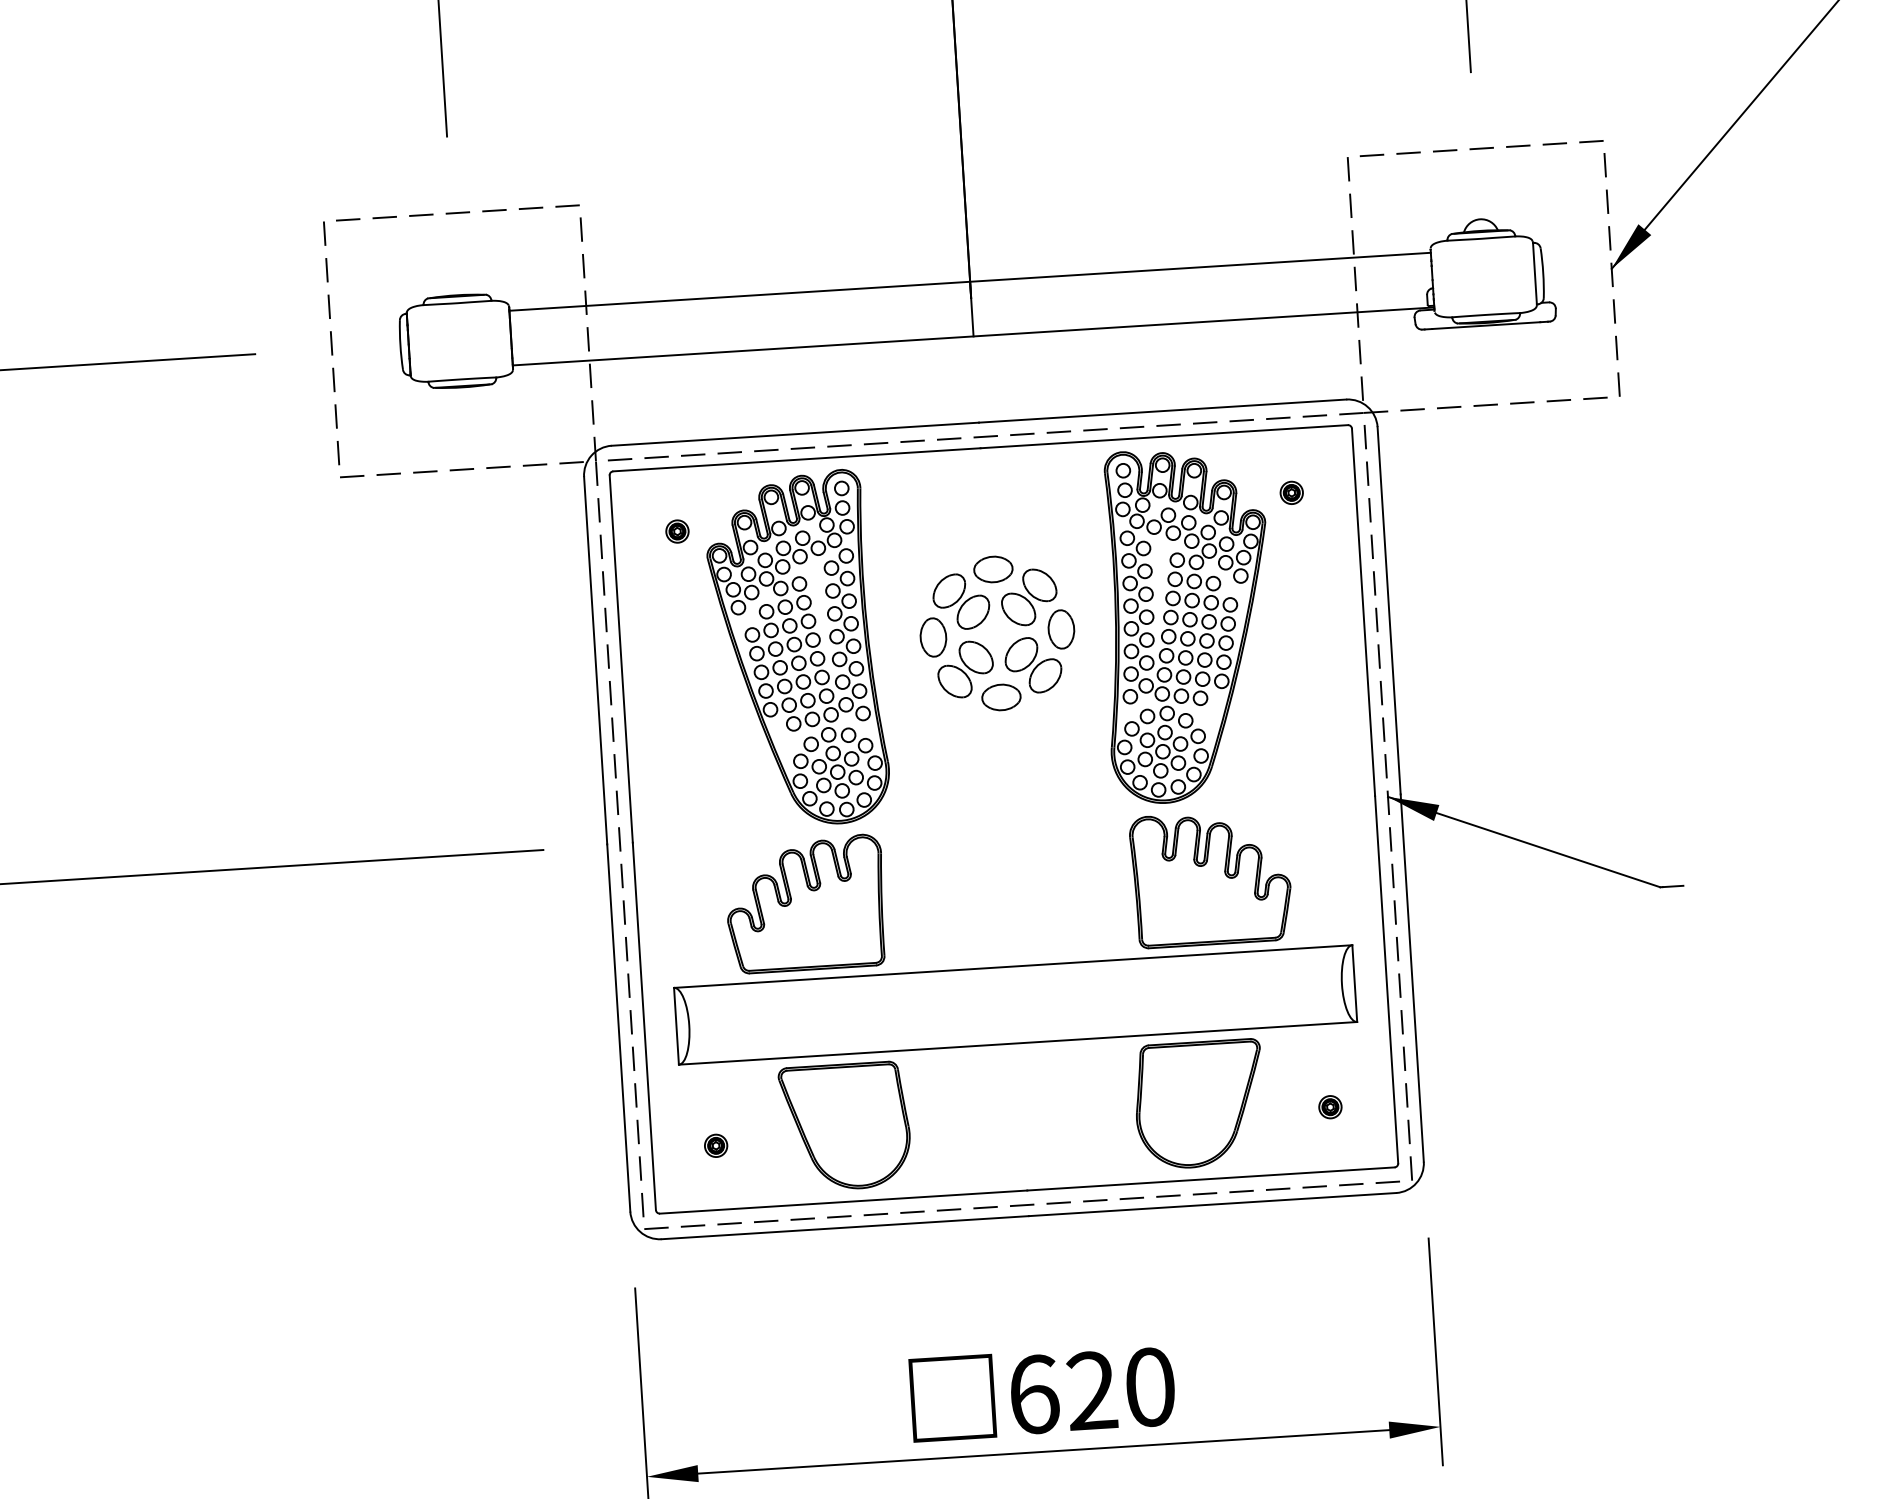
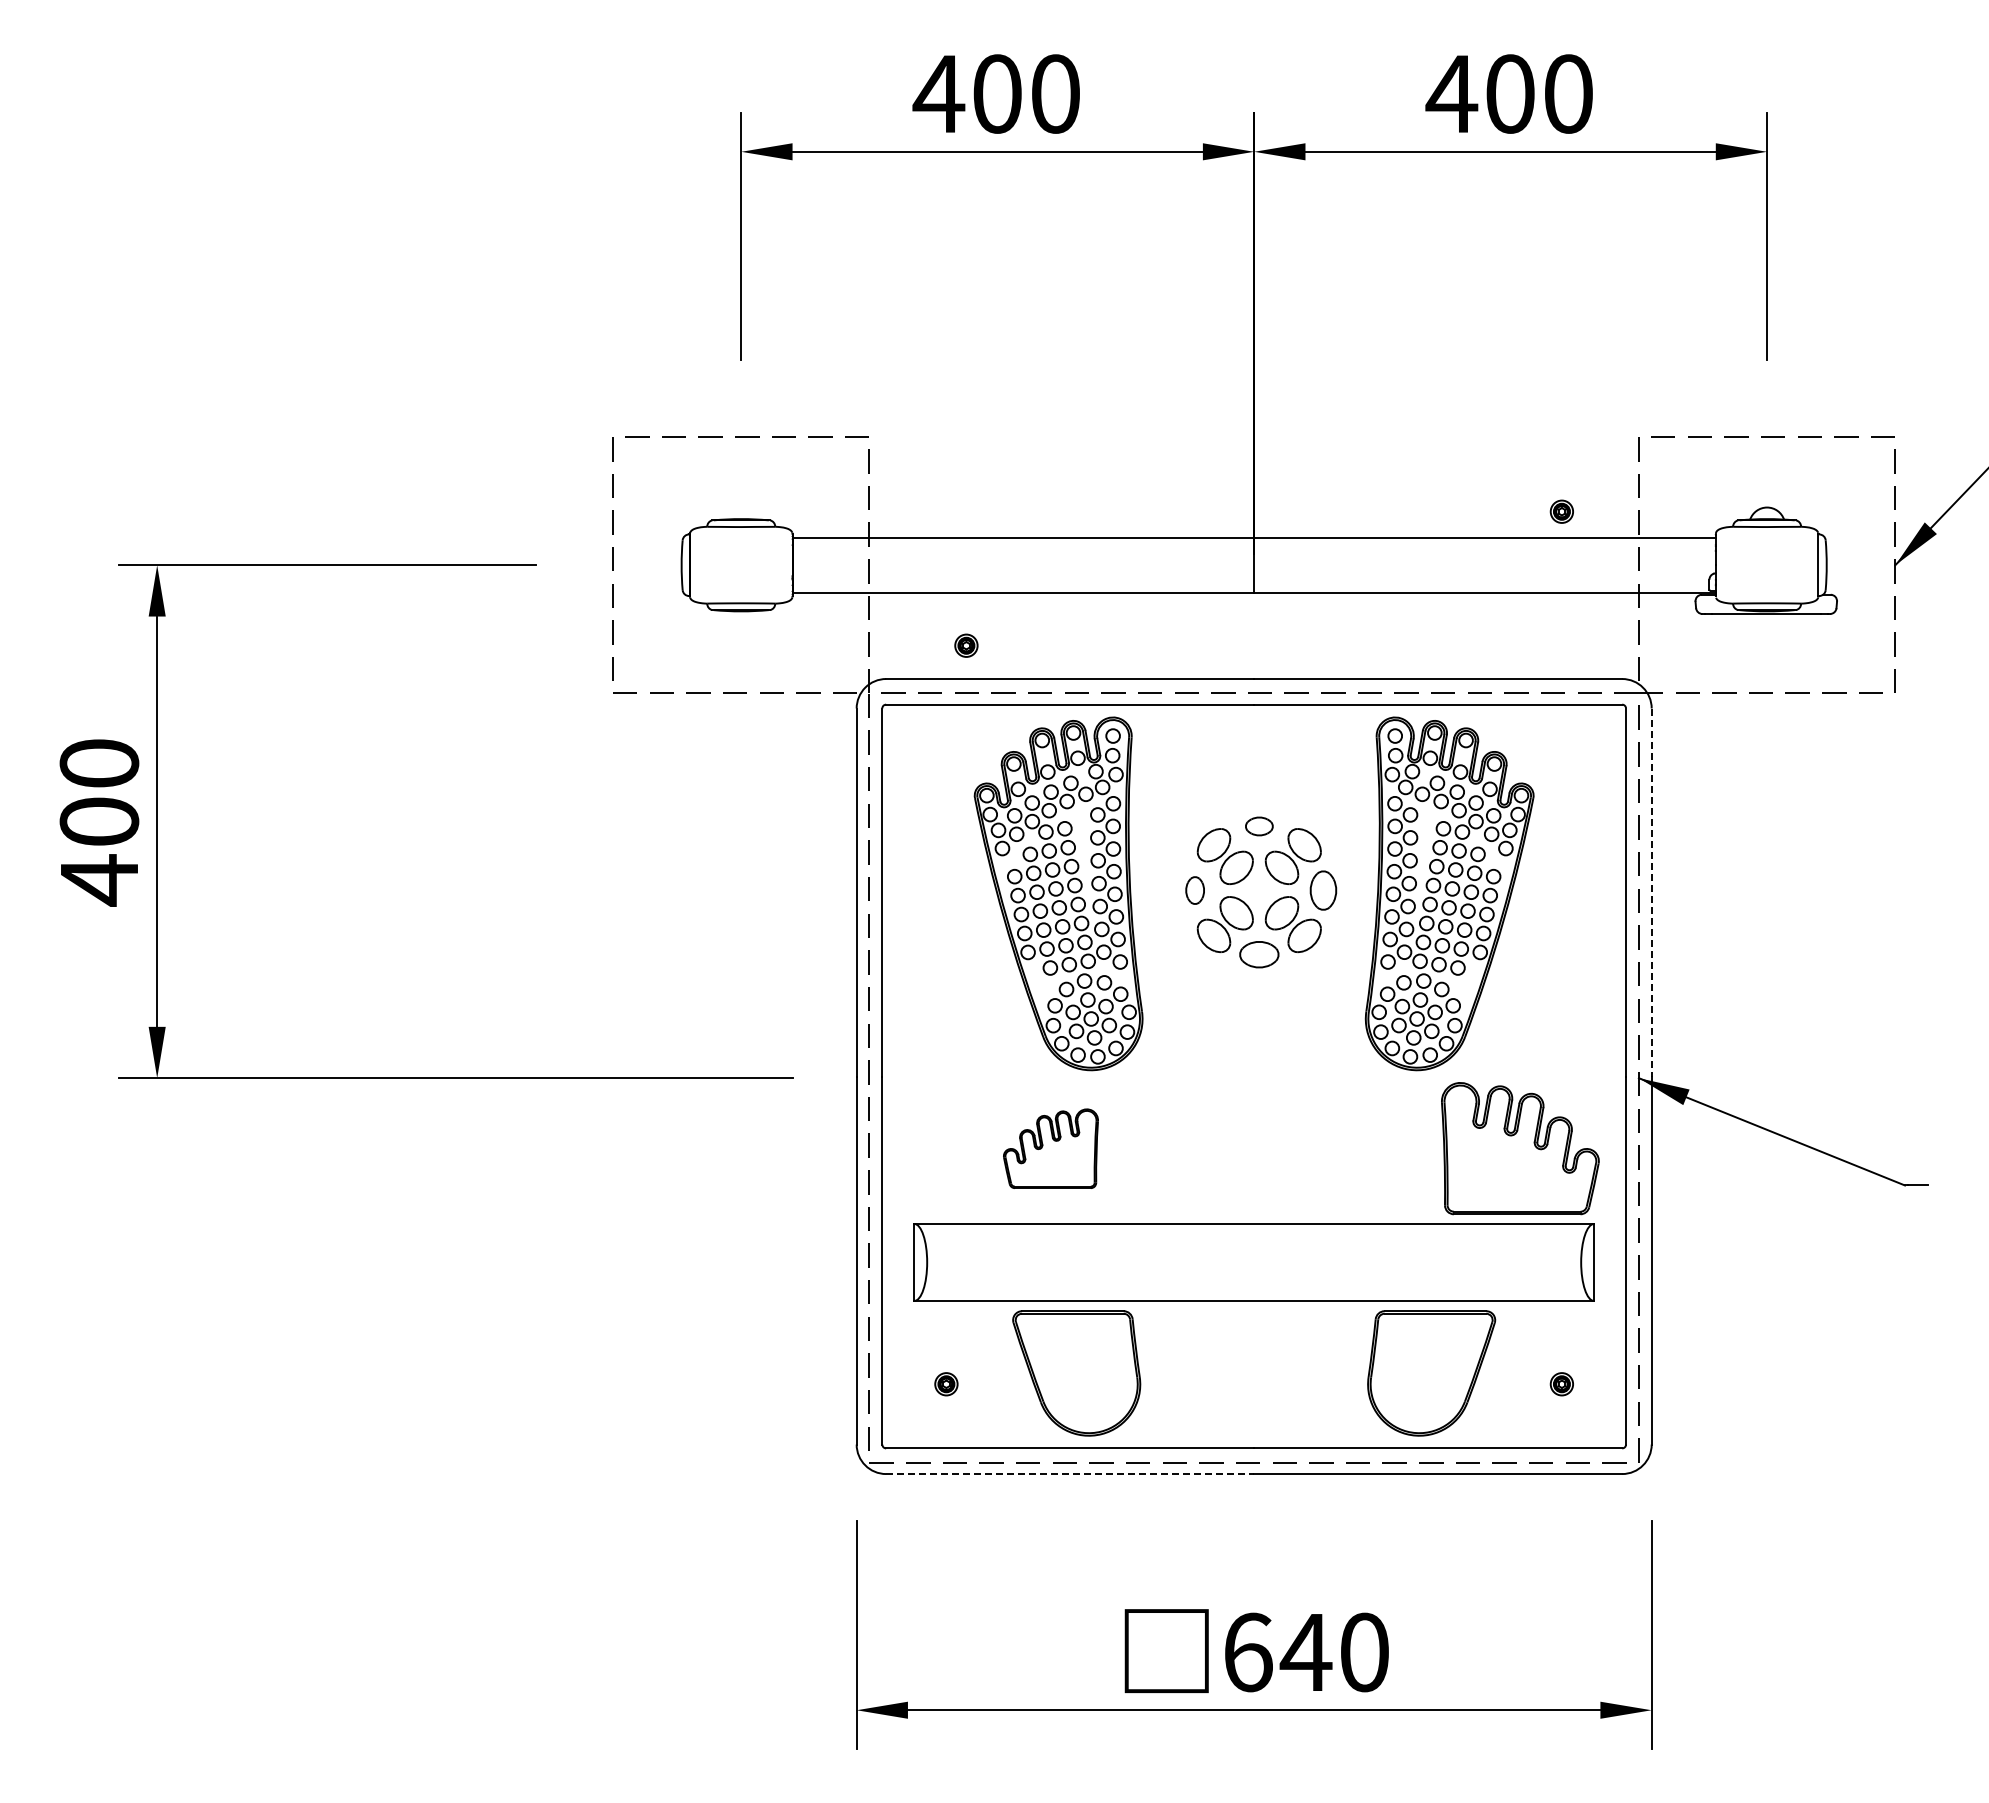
part: (1291, 492) -> (1561, 511), moved
part: (677, 531) -> (966, 645), moved
part: (993, 569) -> (1259, 826), size x0.7
line: (1388, 611) -> (1651, 893), solid -> dashed
part: (932, 637) -> (1194, 890), size x0.7
part: (1211, 878) -> (1520, 1148), moved
part: (805, 904) -> (1050, 1148), size x0.6
line: (845, 1228) -> (1070, 1474), solid -> dashed
text: (1091, 1390) -> (1305, 1651), 620 -> 640

